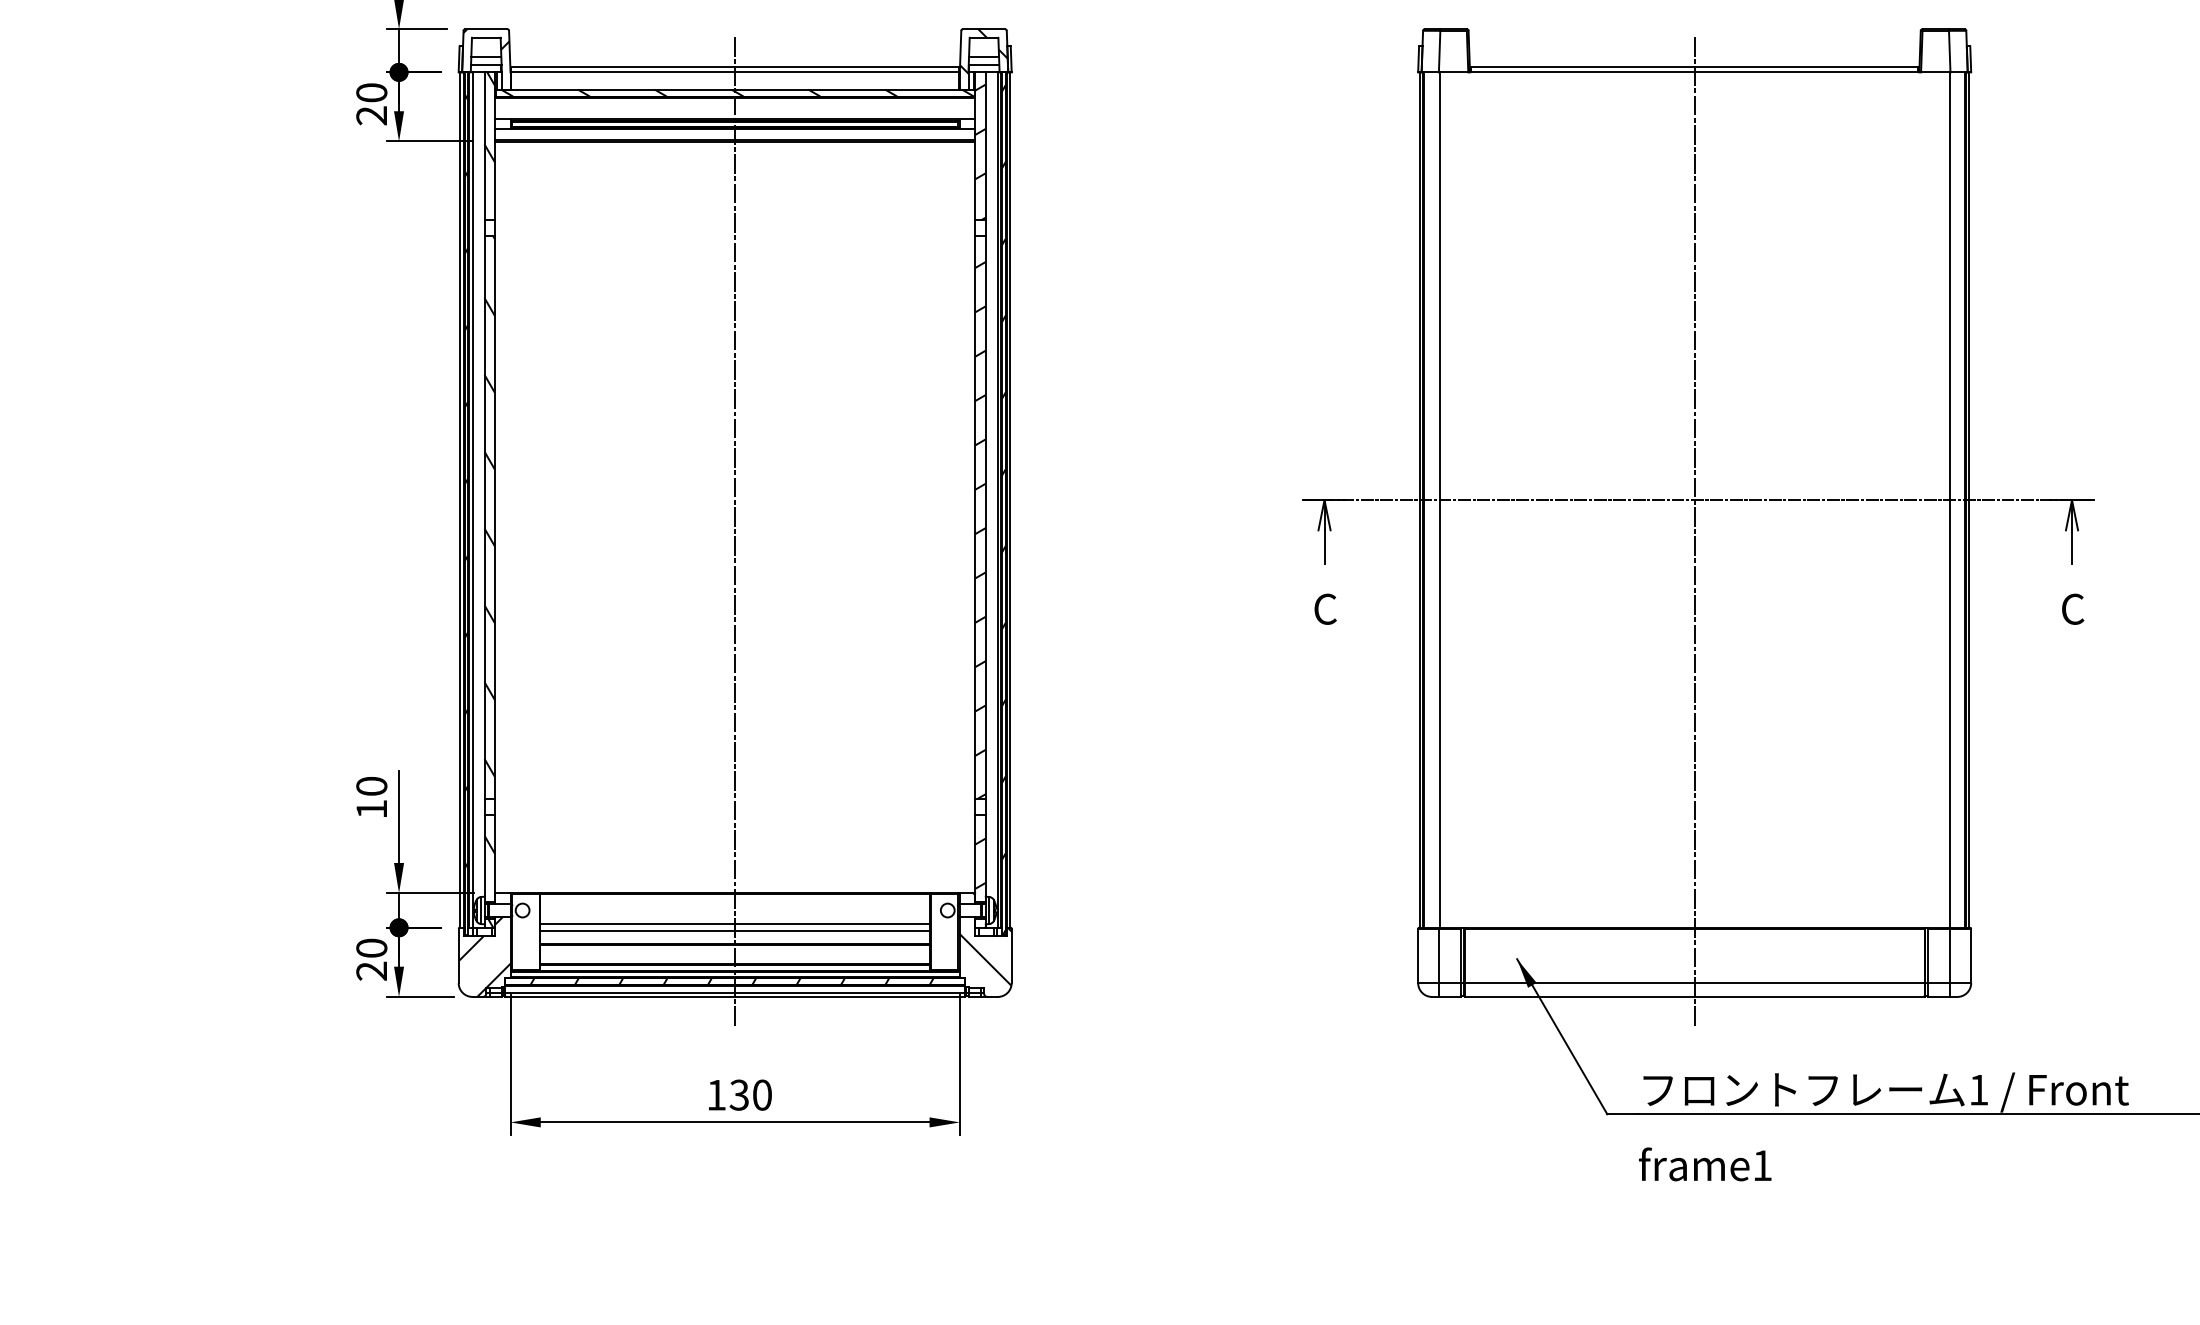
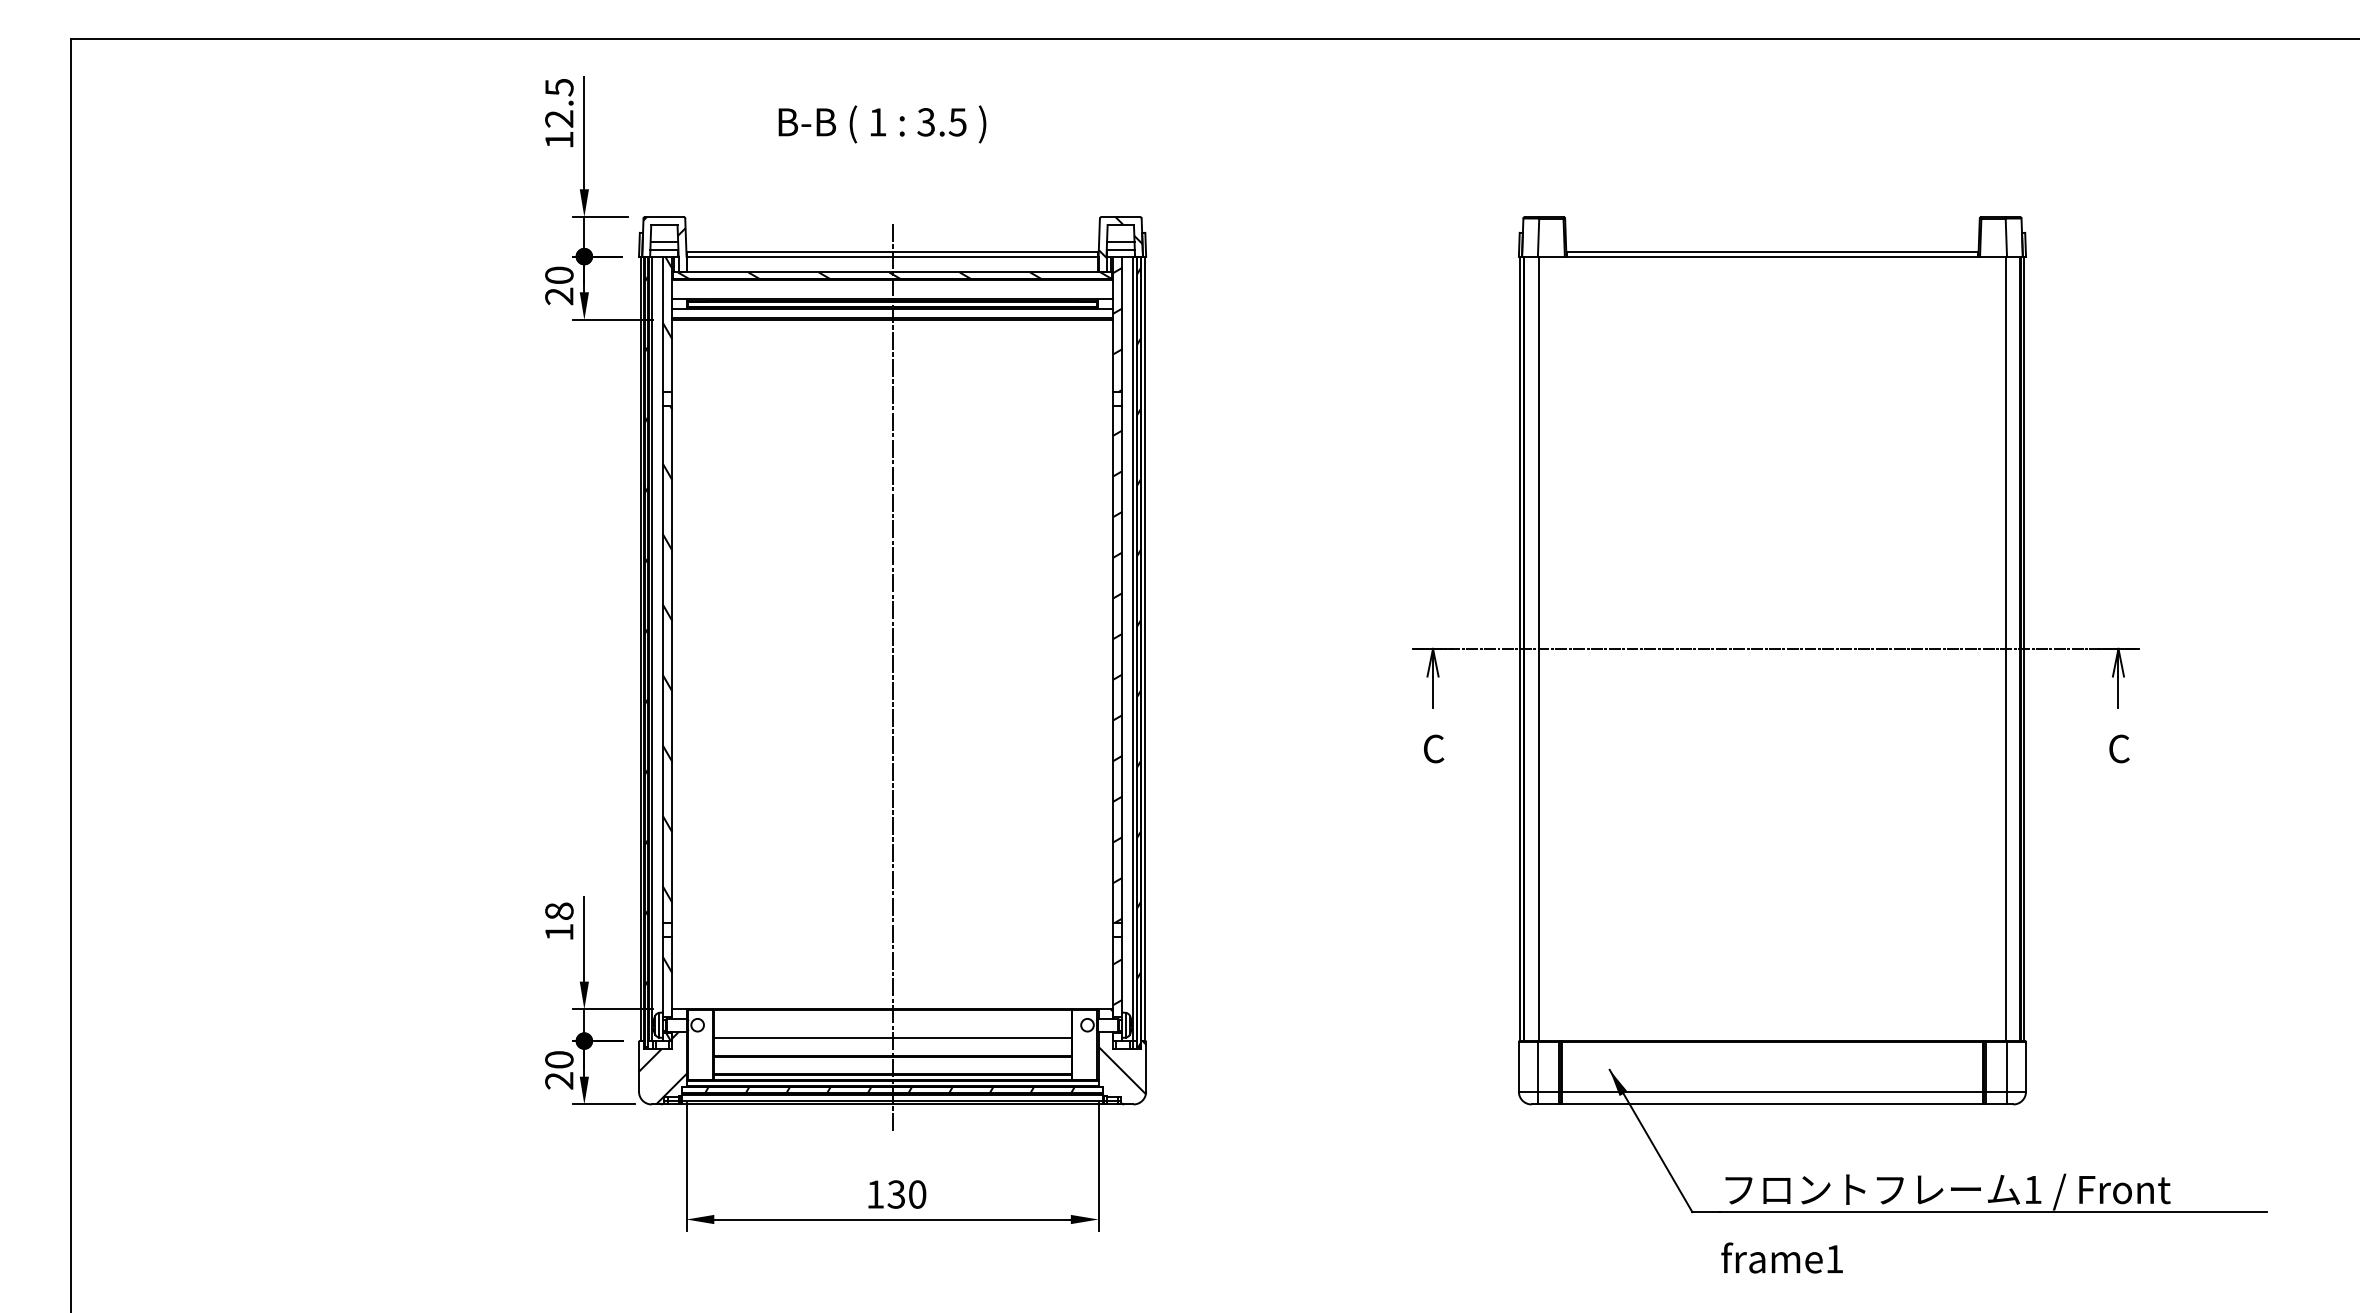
line: (1694, 532) -> (1772, 678), removed
text: (371, 785) -> (559, 910), 10 -> 18
line: (735, 931) -> (892, 1044), removed

